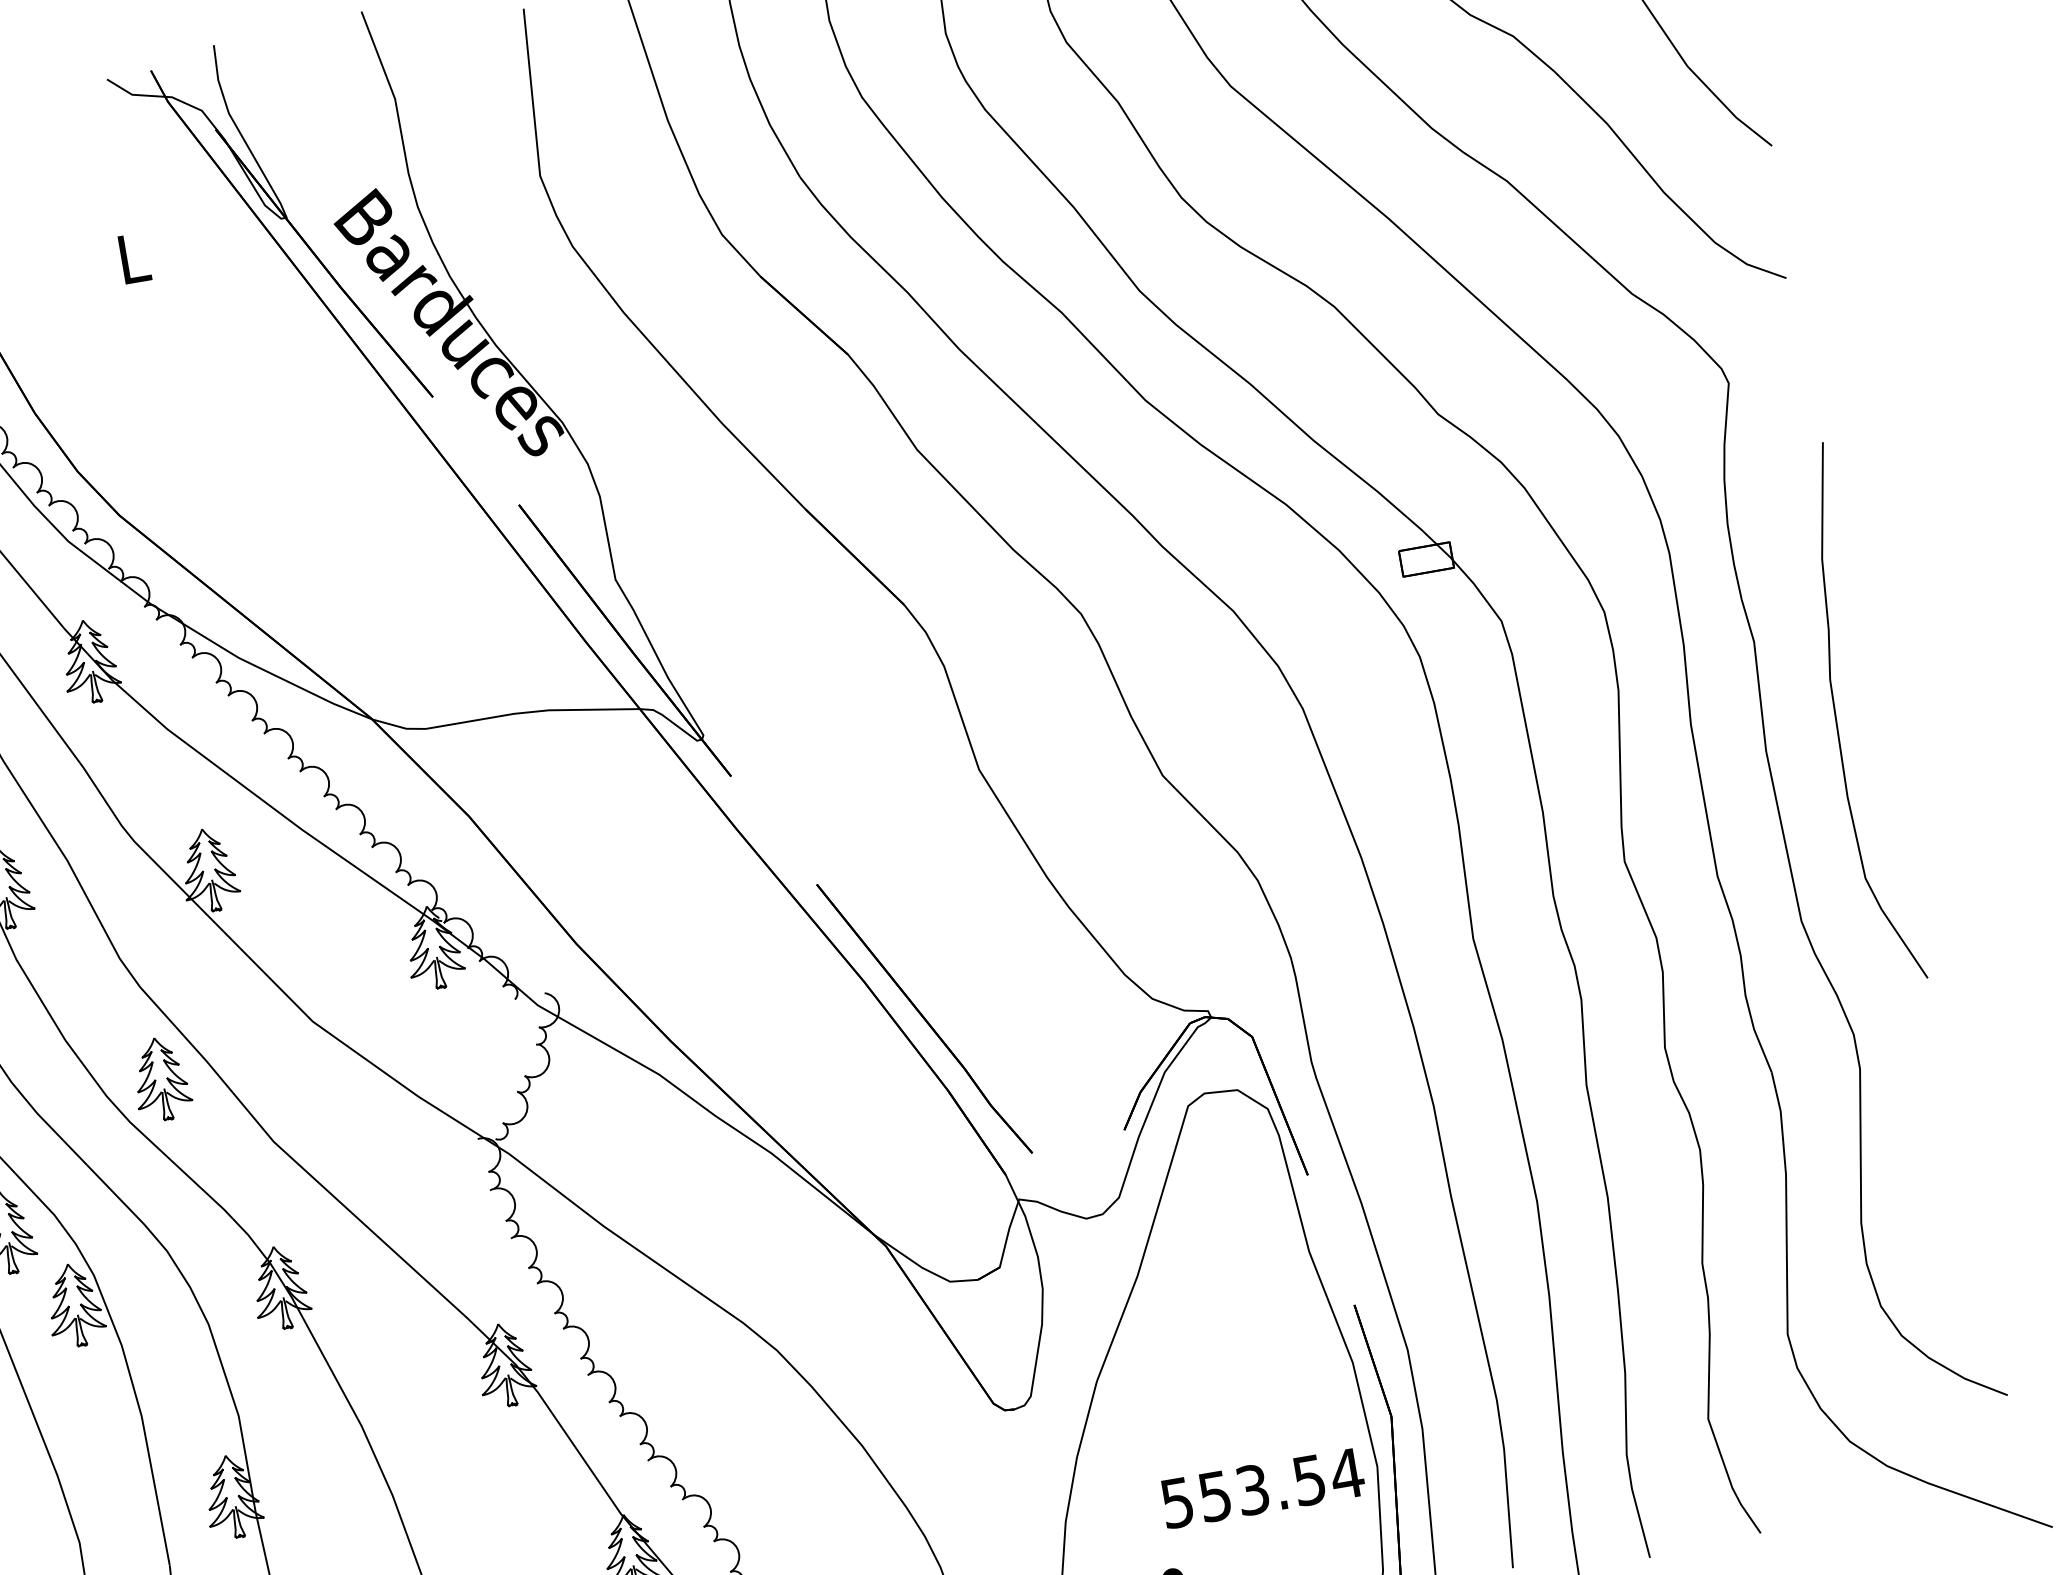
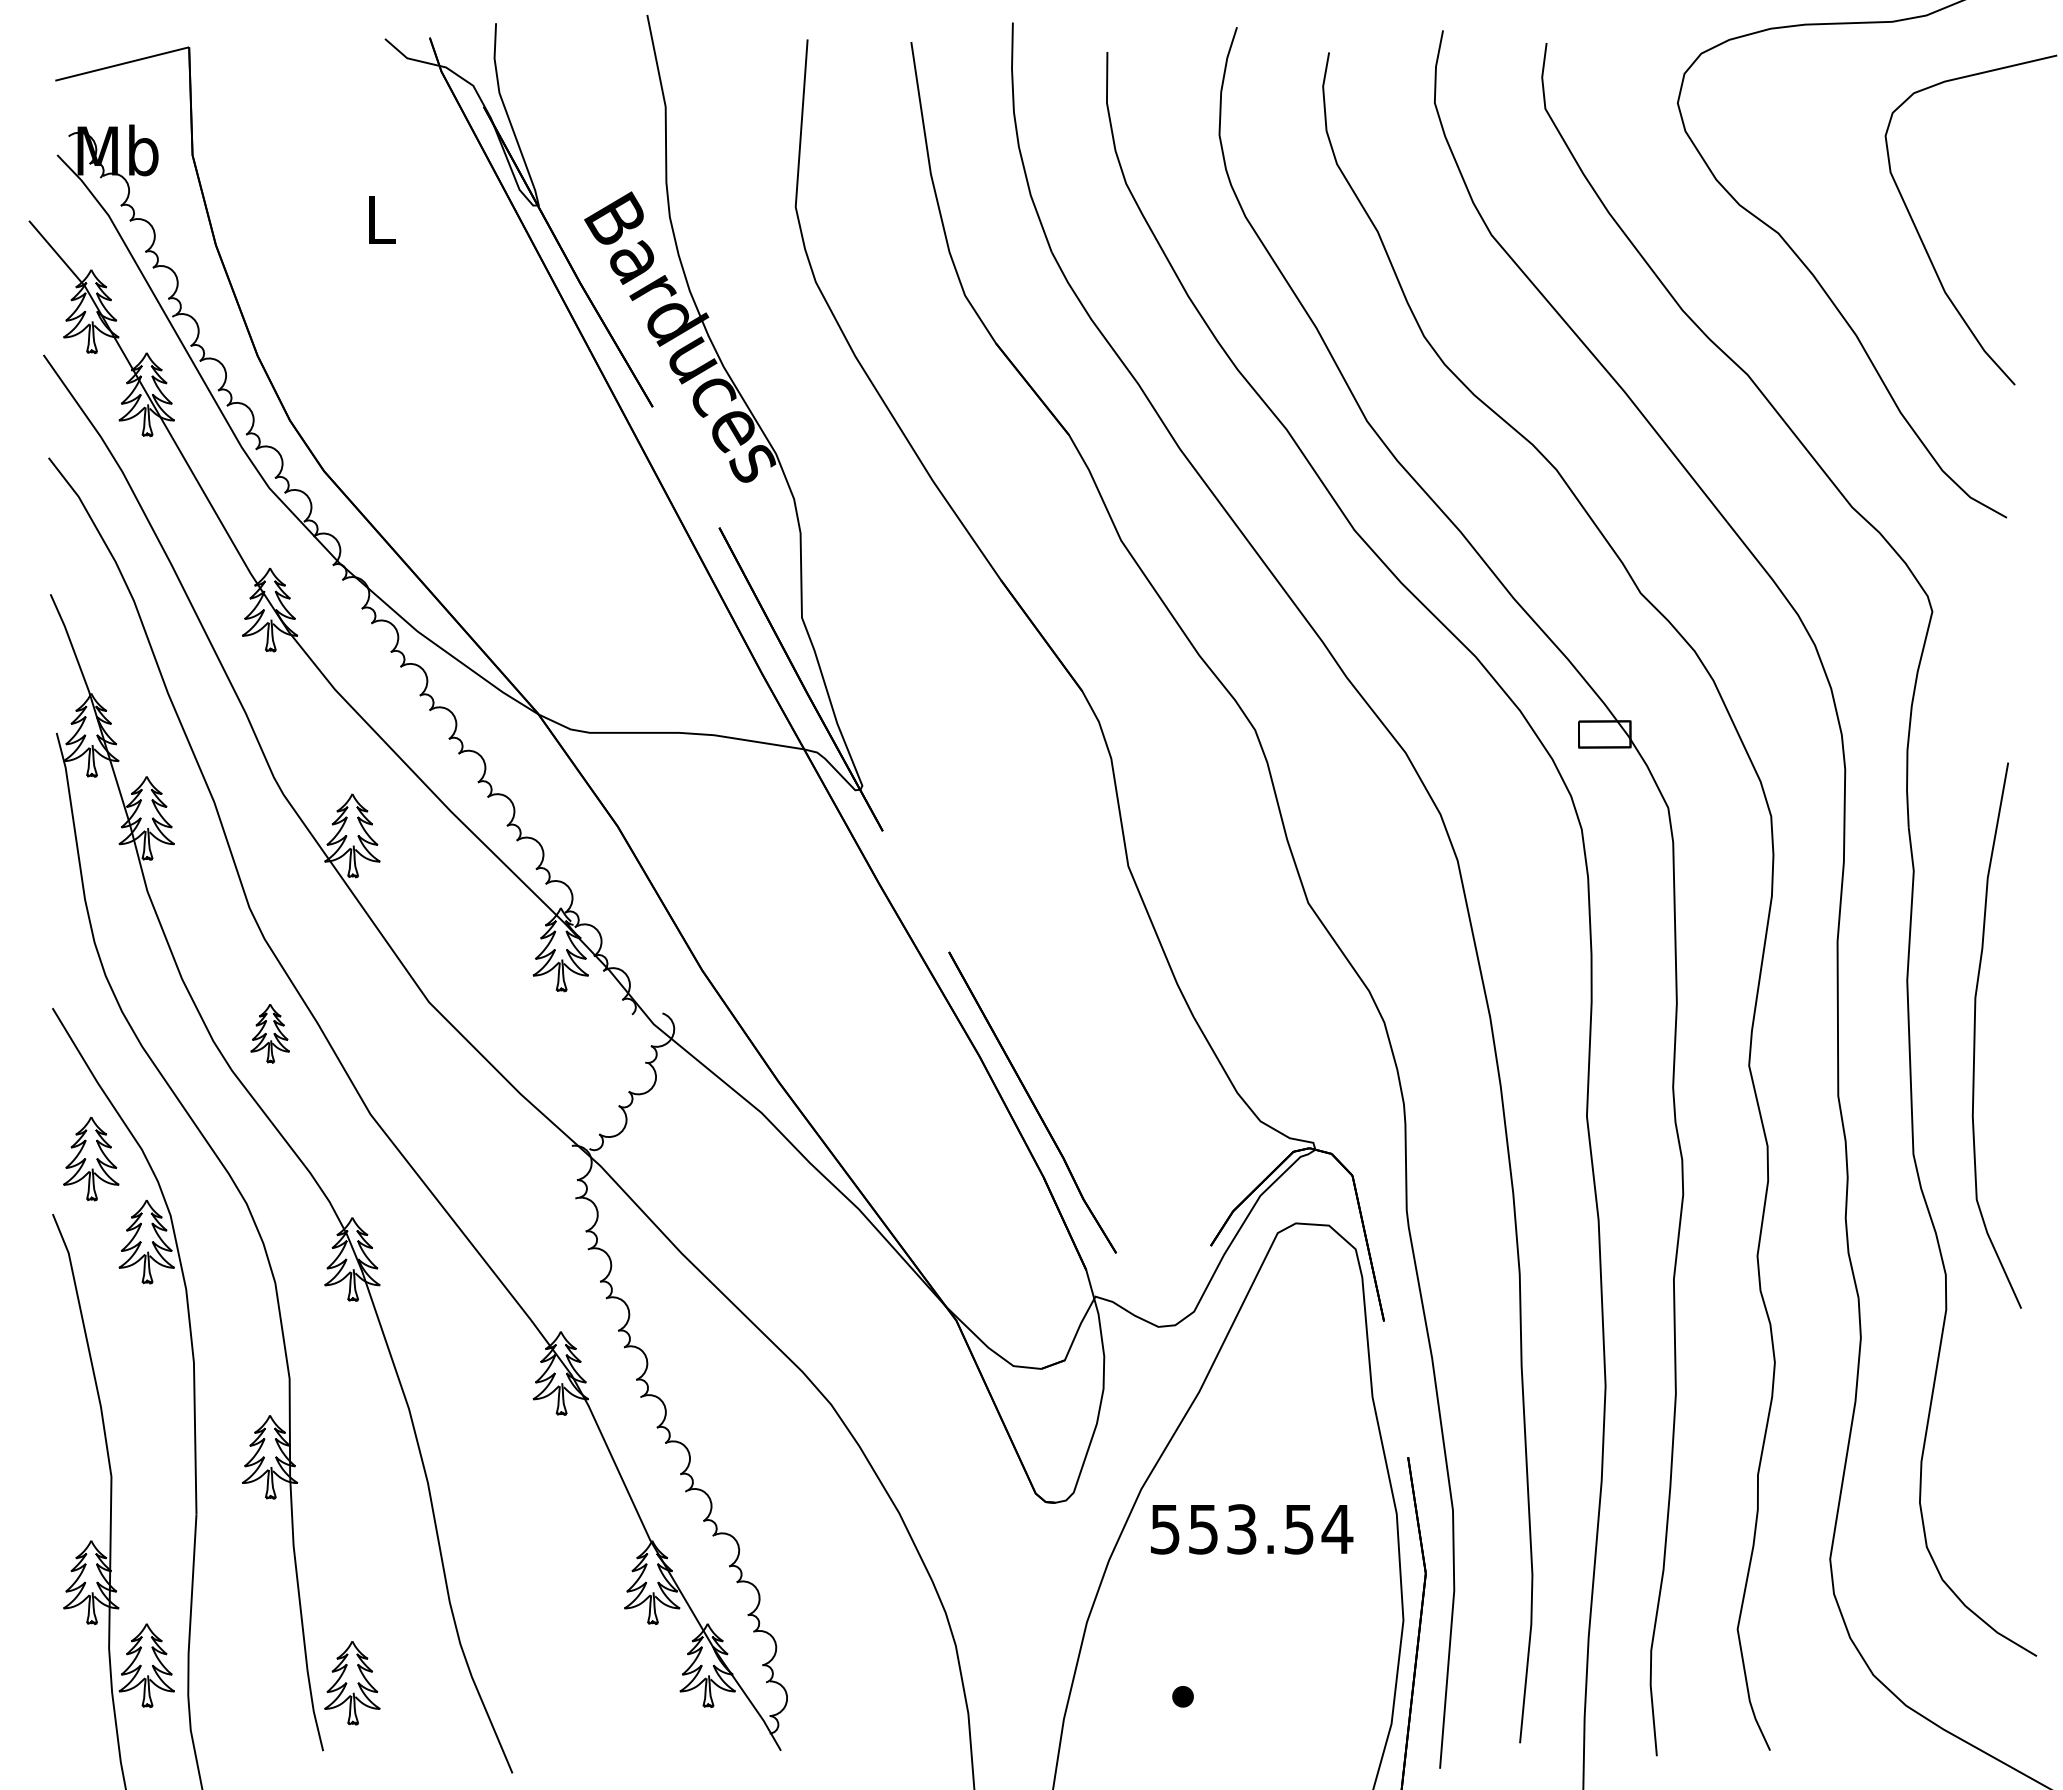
curve: (1836, 716) -> (1975, 1035), moved
part: (161, 1079) -> (270, 1033), size x0.7
text: (1263, 1488) -> (1252, 1529), moved

